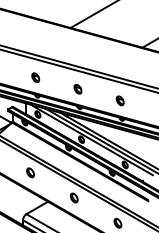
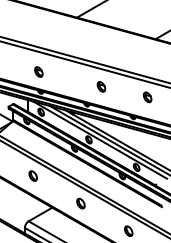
part: (77, 88) -> (100, 86), moved
part: (119, 100) -> (146, 96), moved

